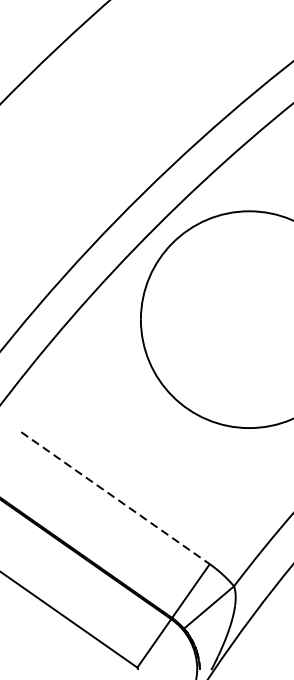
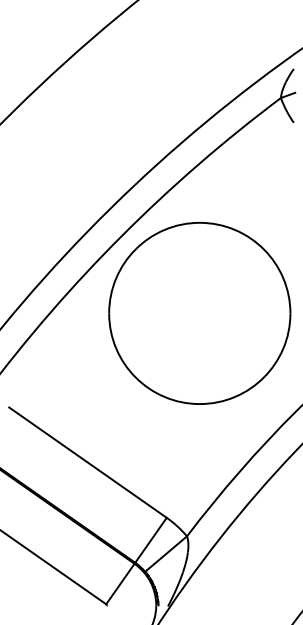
line: (116, 497) -> (88, 462), dashed -> solid

